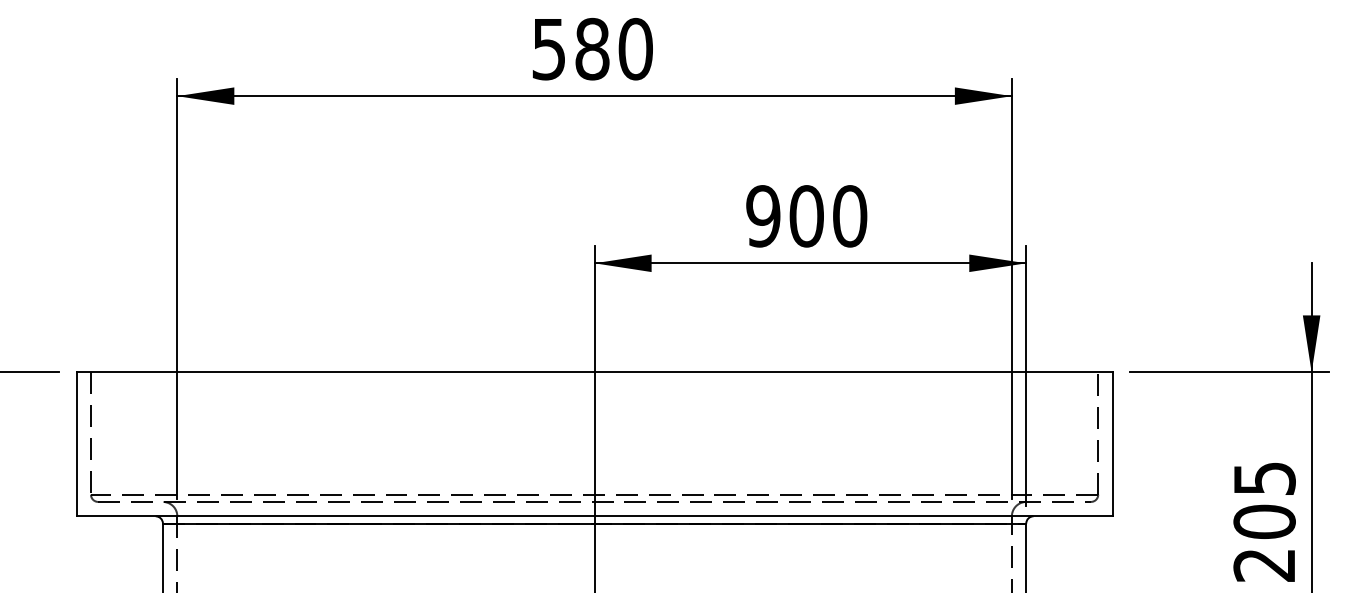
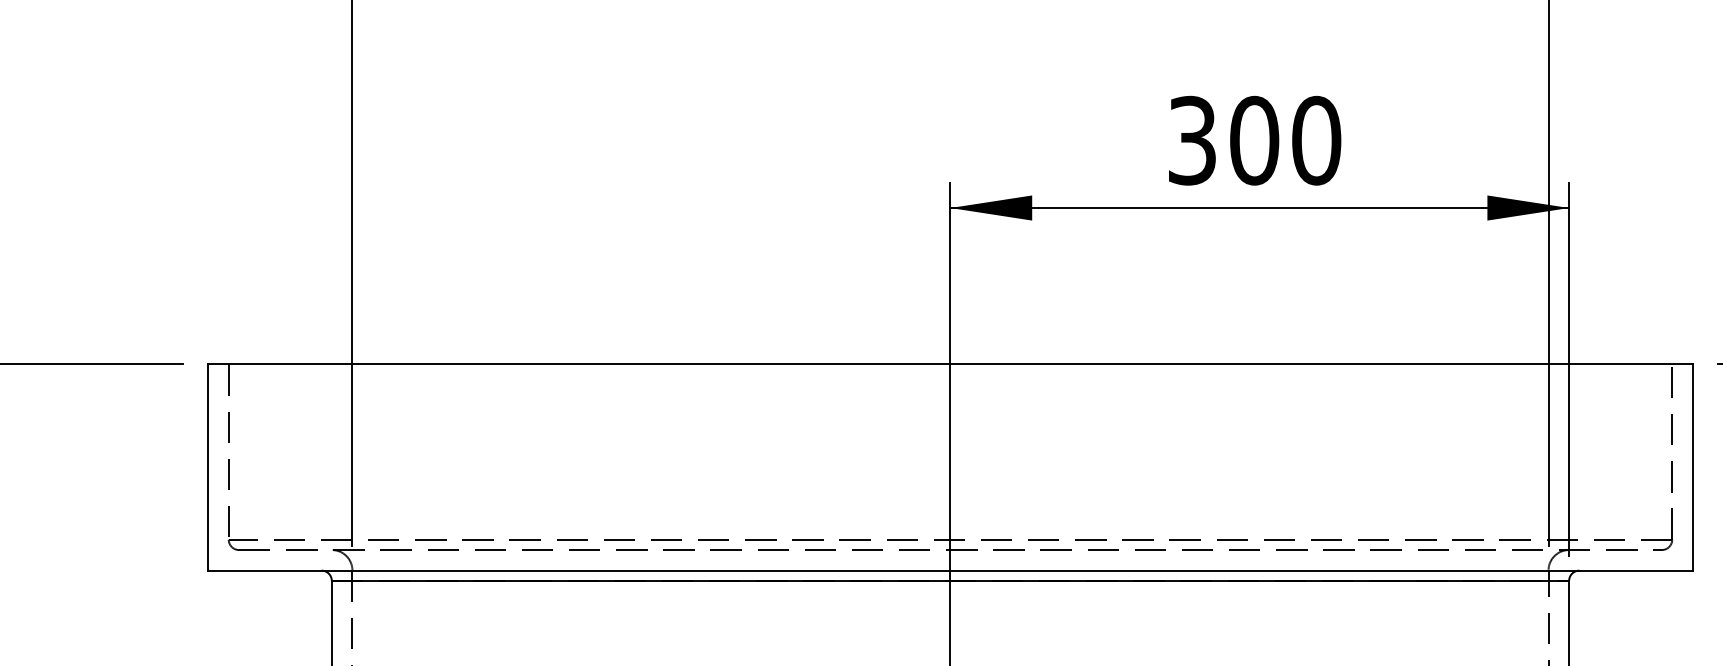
text: (763, 216) -> (1192, 140), 900 -> 300

